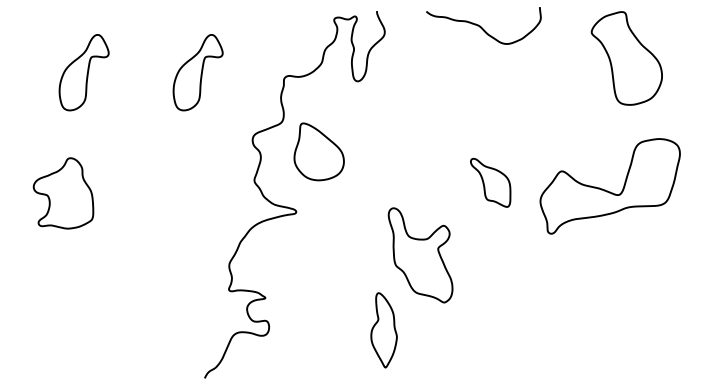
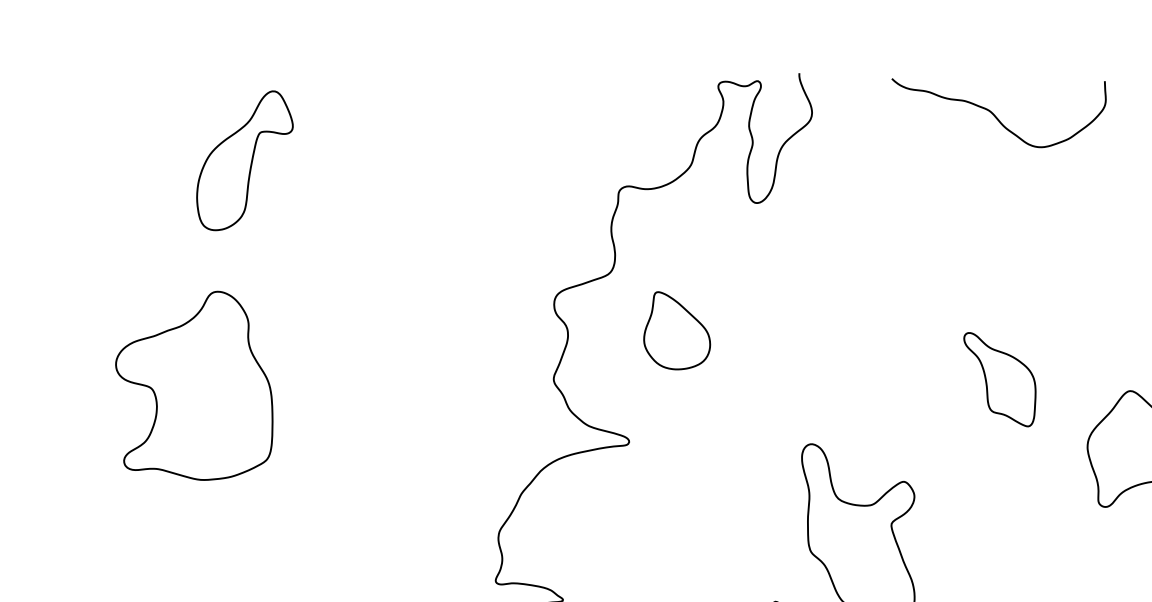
part: (197, 72) -> (457, 171), removed
part: (318, 151) -> (676, 330), size x0.71
part: (490, 182) -> (998, 378), moved
part: (63, 193) -> (194, 385), size x1.43

